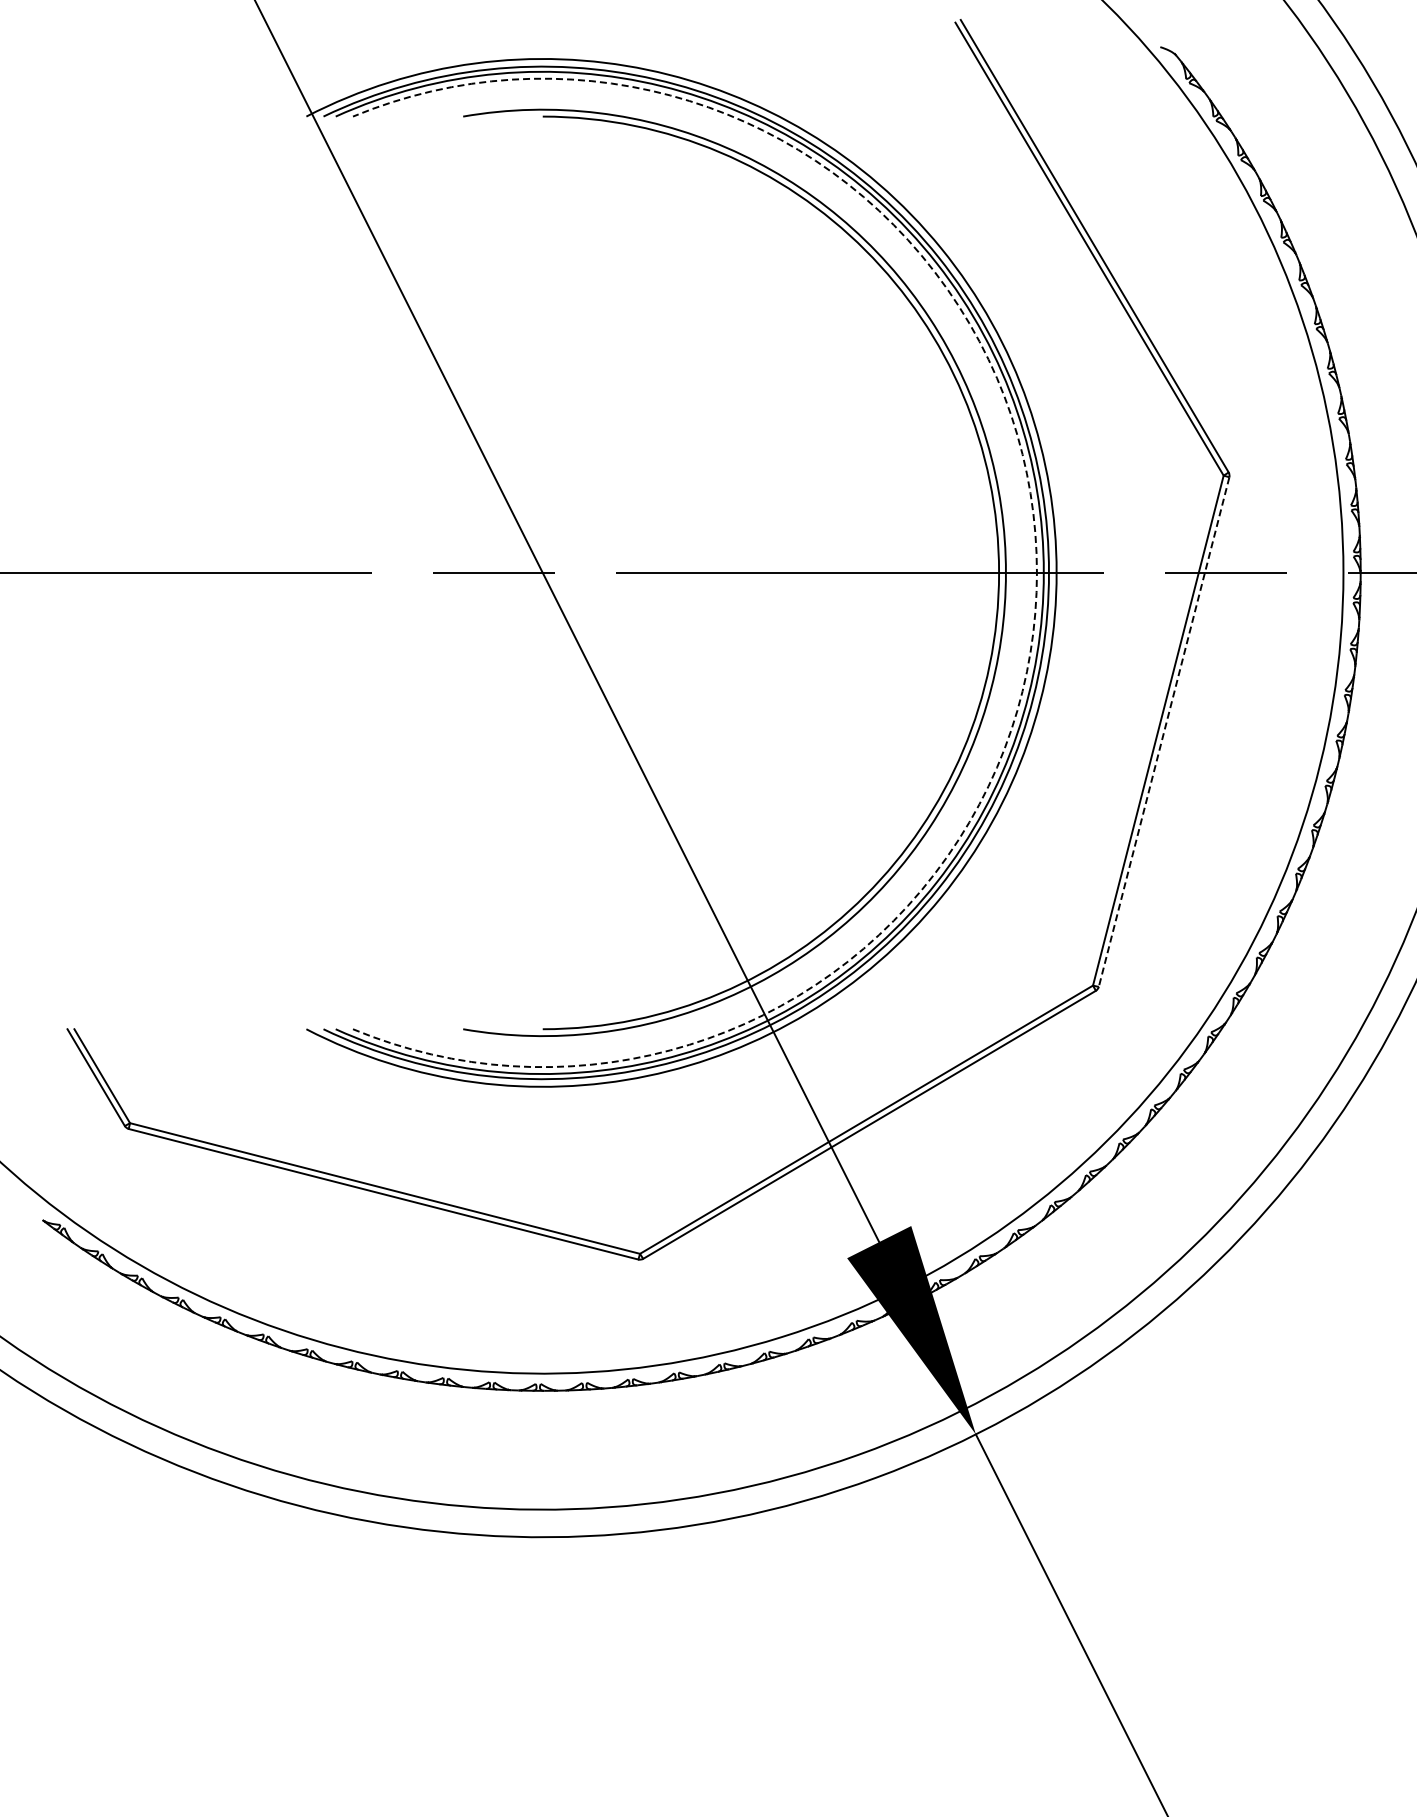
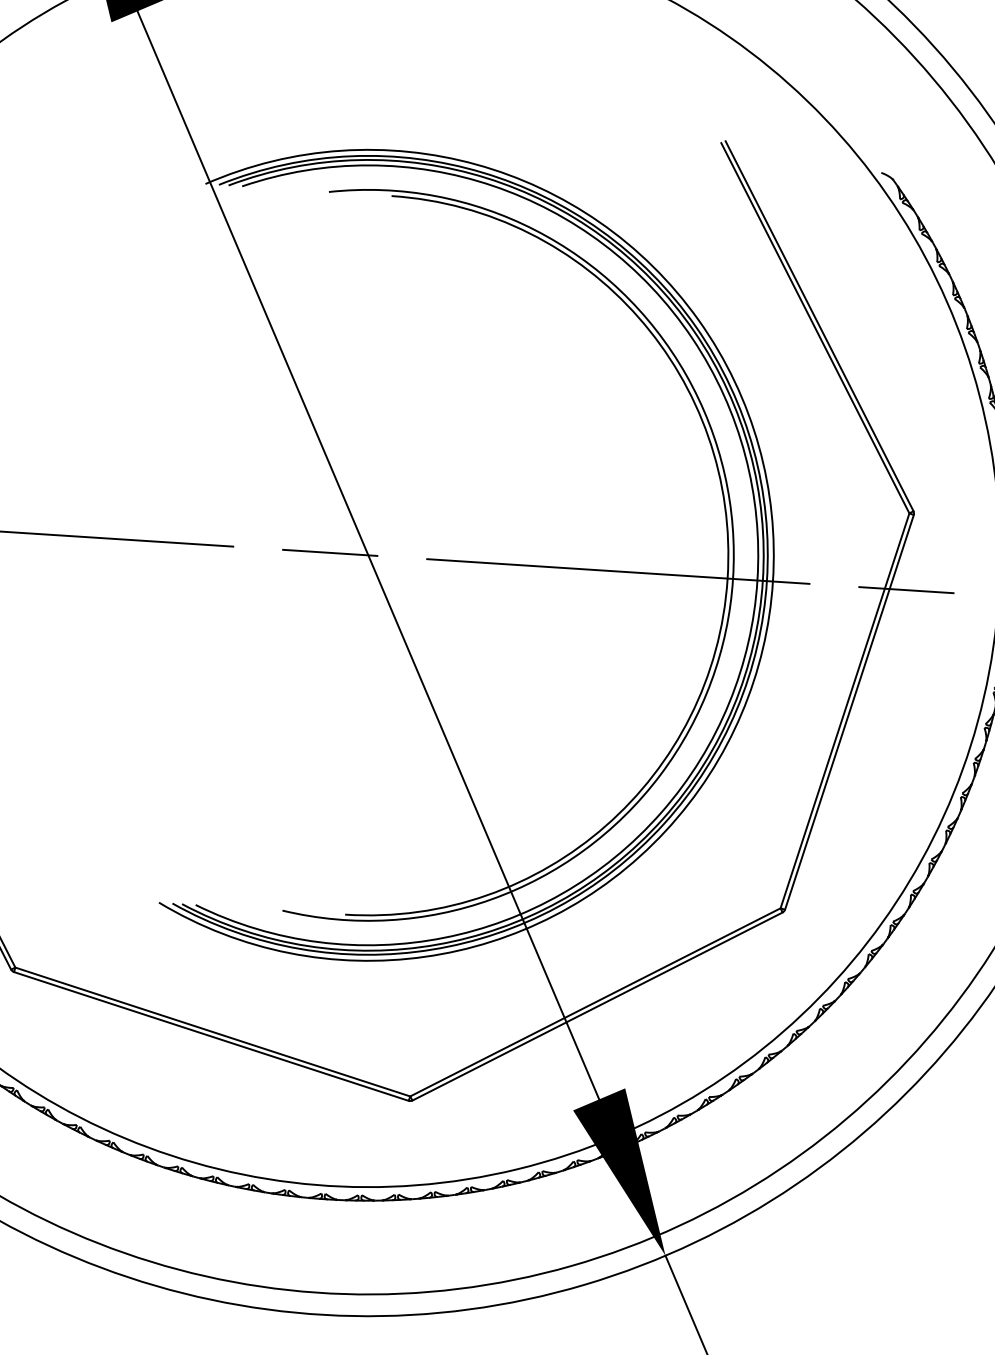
arc: (1036, 572) -> (757, 580), dashed -> solid
line: (1164, 732) -> (849, 712), dashed -> solid

